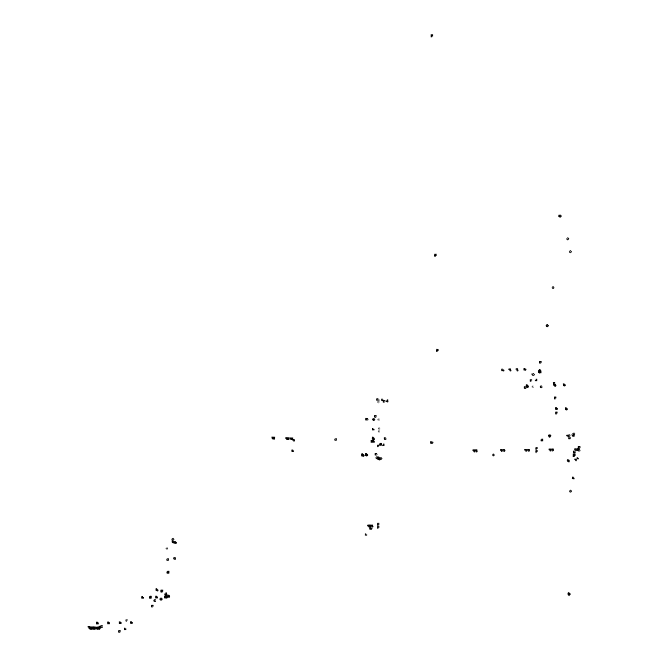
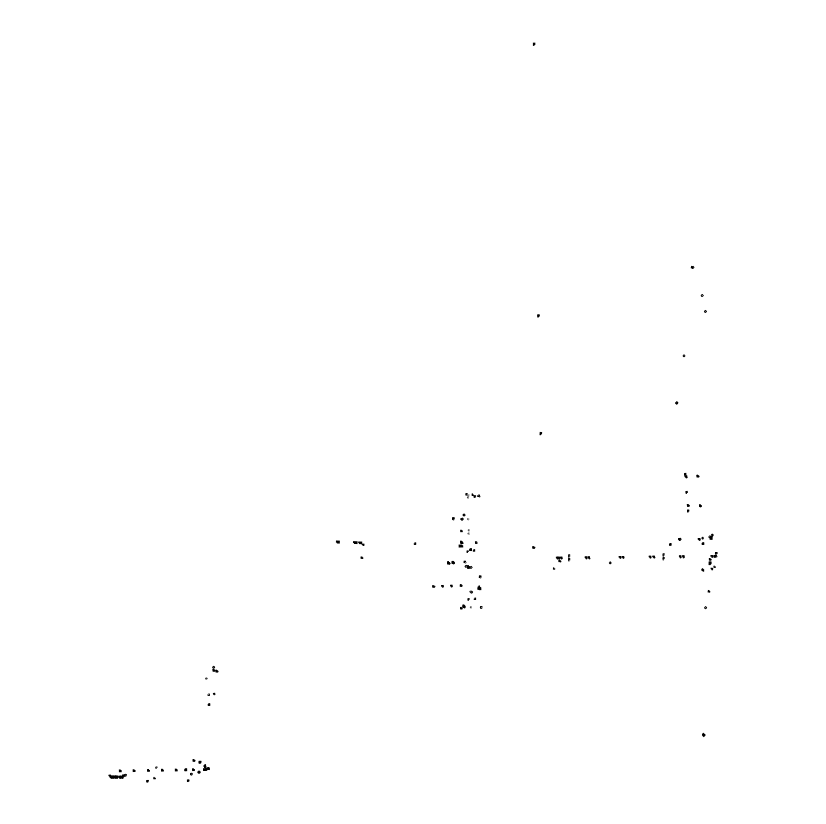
part: (521, 374) -> (456, 592), moved
part: (570, 435) -> (705, 538), size x1.67
part: (372, 528) -> (562, 561), moved
part: (170, 564) -> (210, 698), size x0.62
part: (155, 597) -> (192, 770), moved

